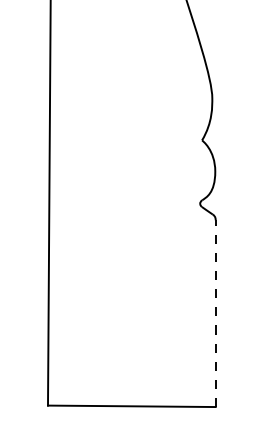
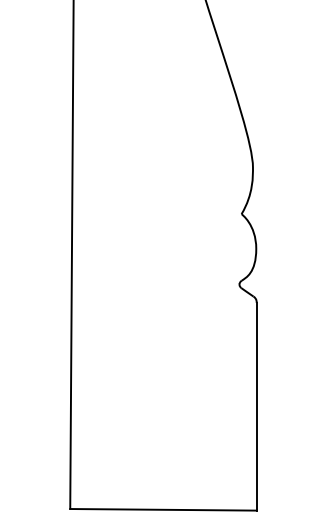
line: (215, 313) -> (256, 406), dashed -> solid

